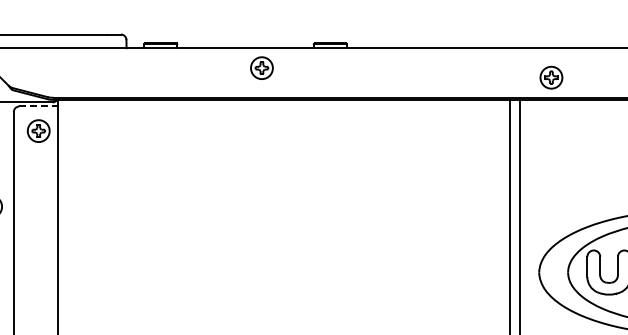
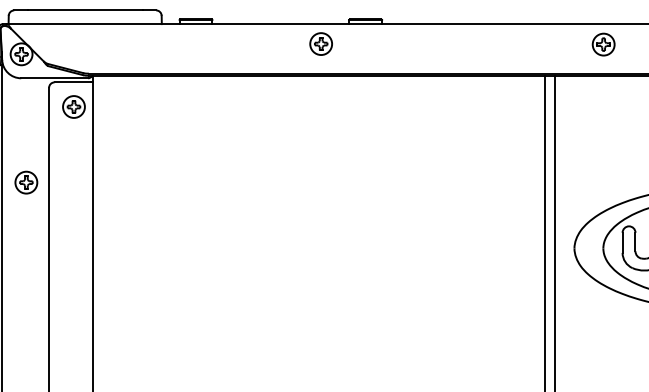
part: (261, 67) -> (320, 43), moved
part: (551, 77) -> (603, 44), moved
line: (38, 106) -> (73, 82), dashed -> solid

